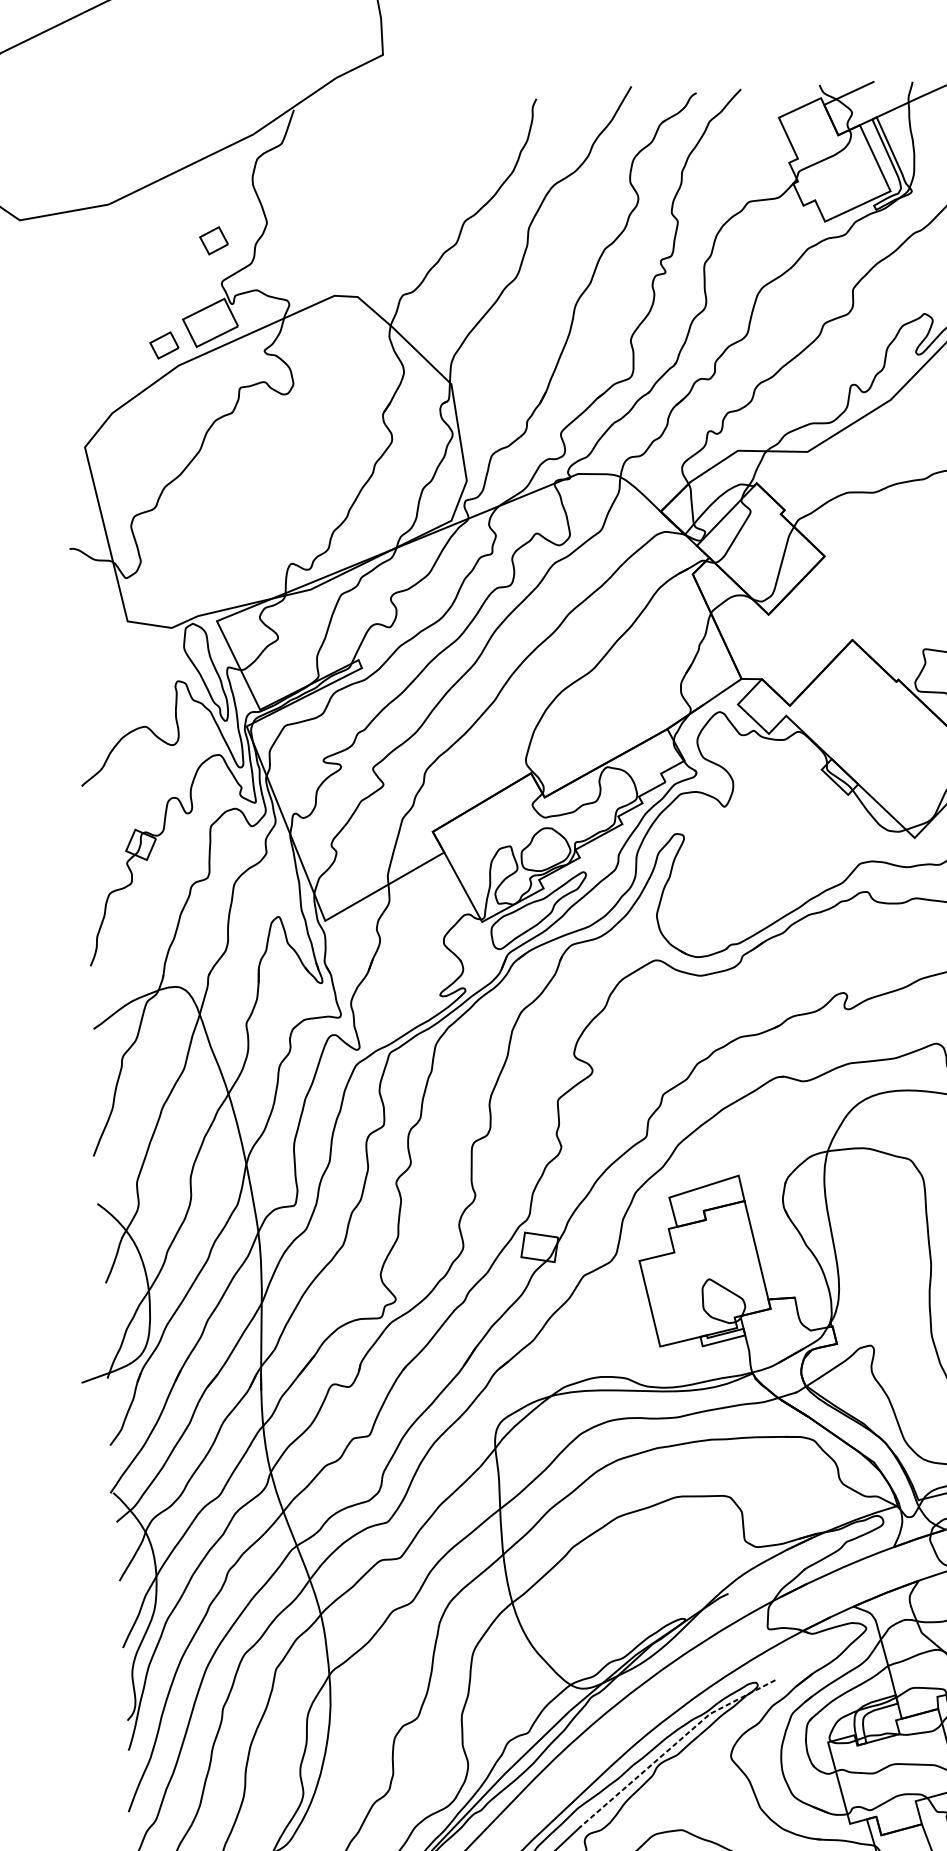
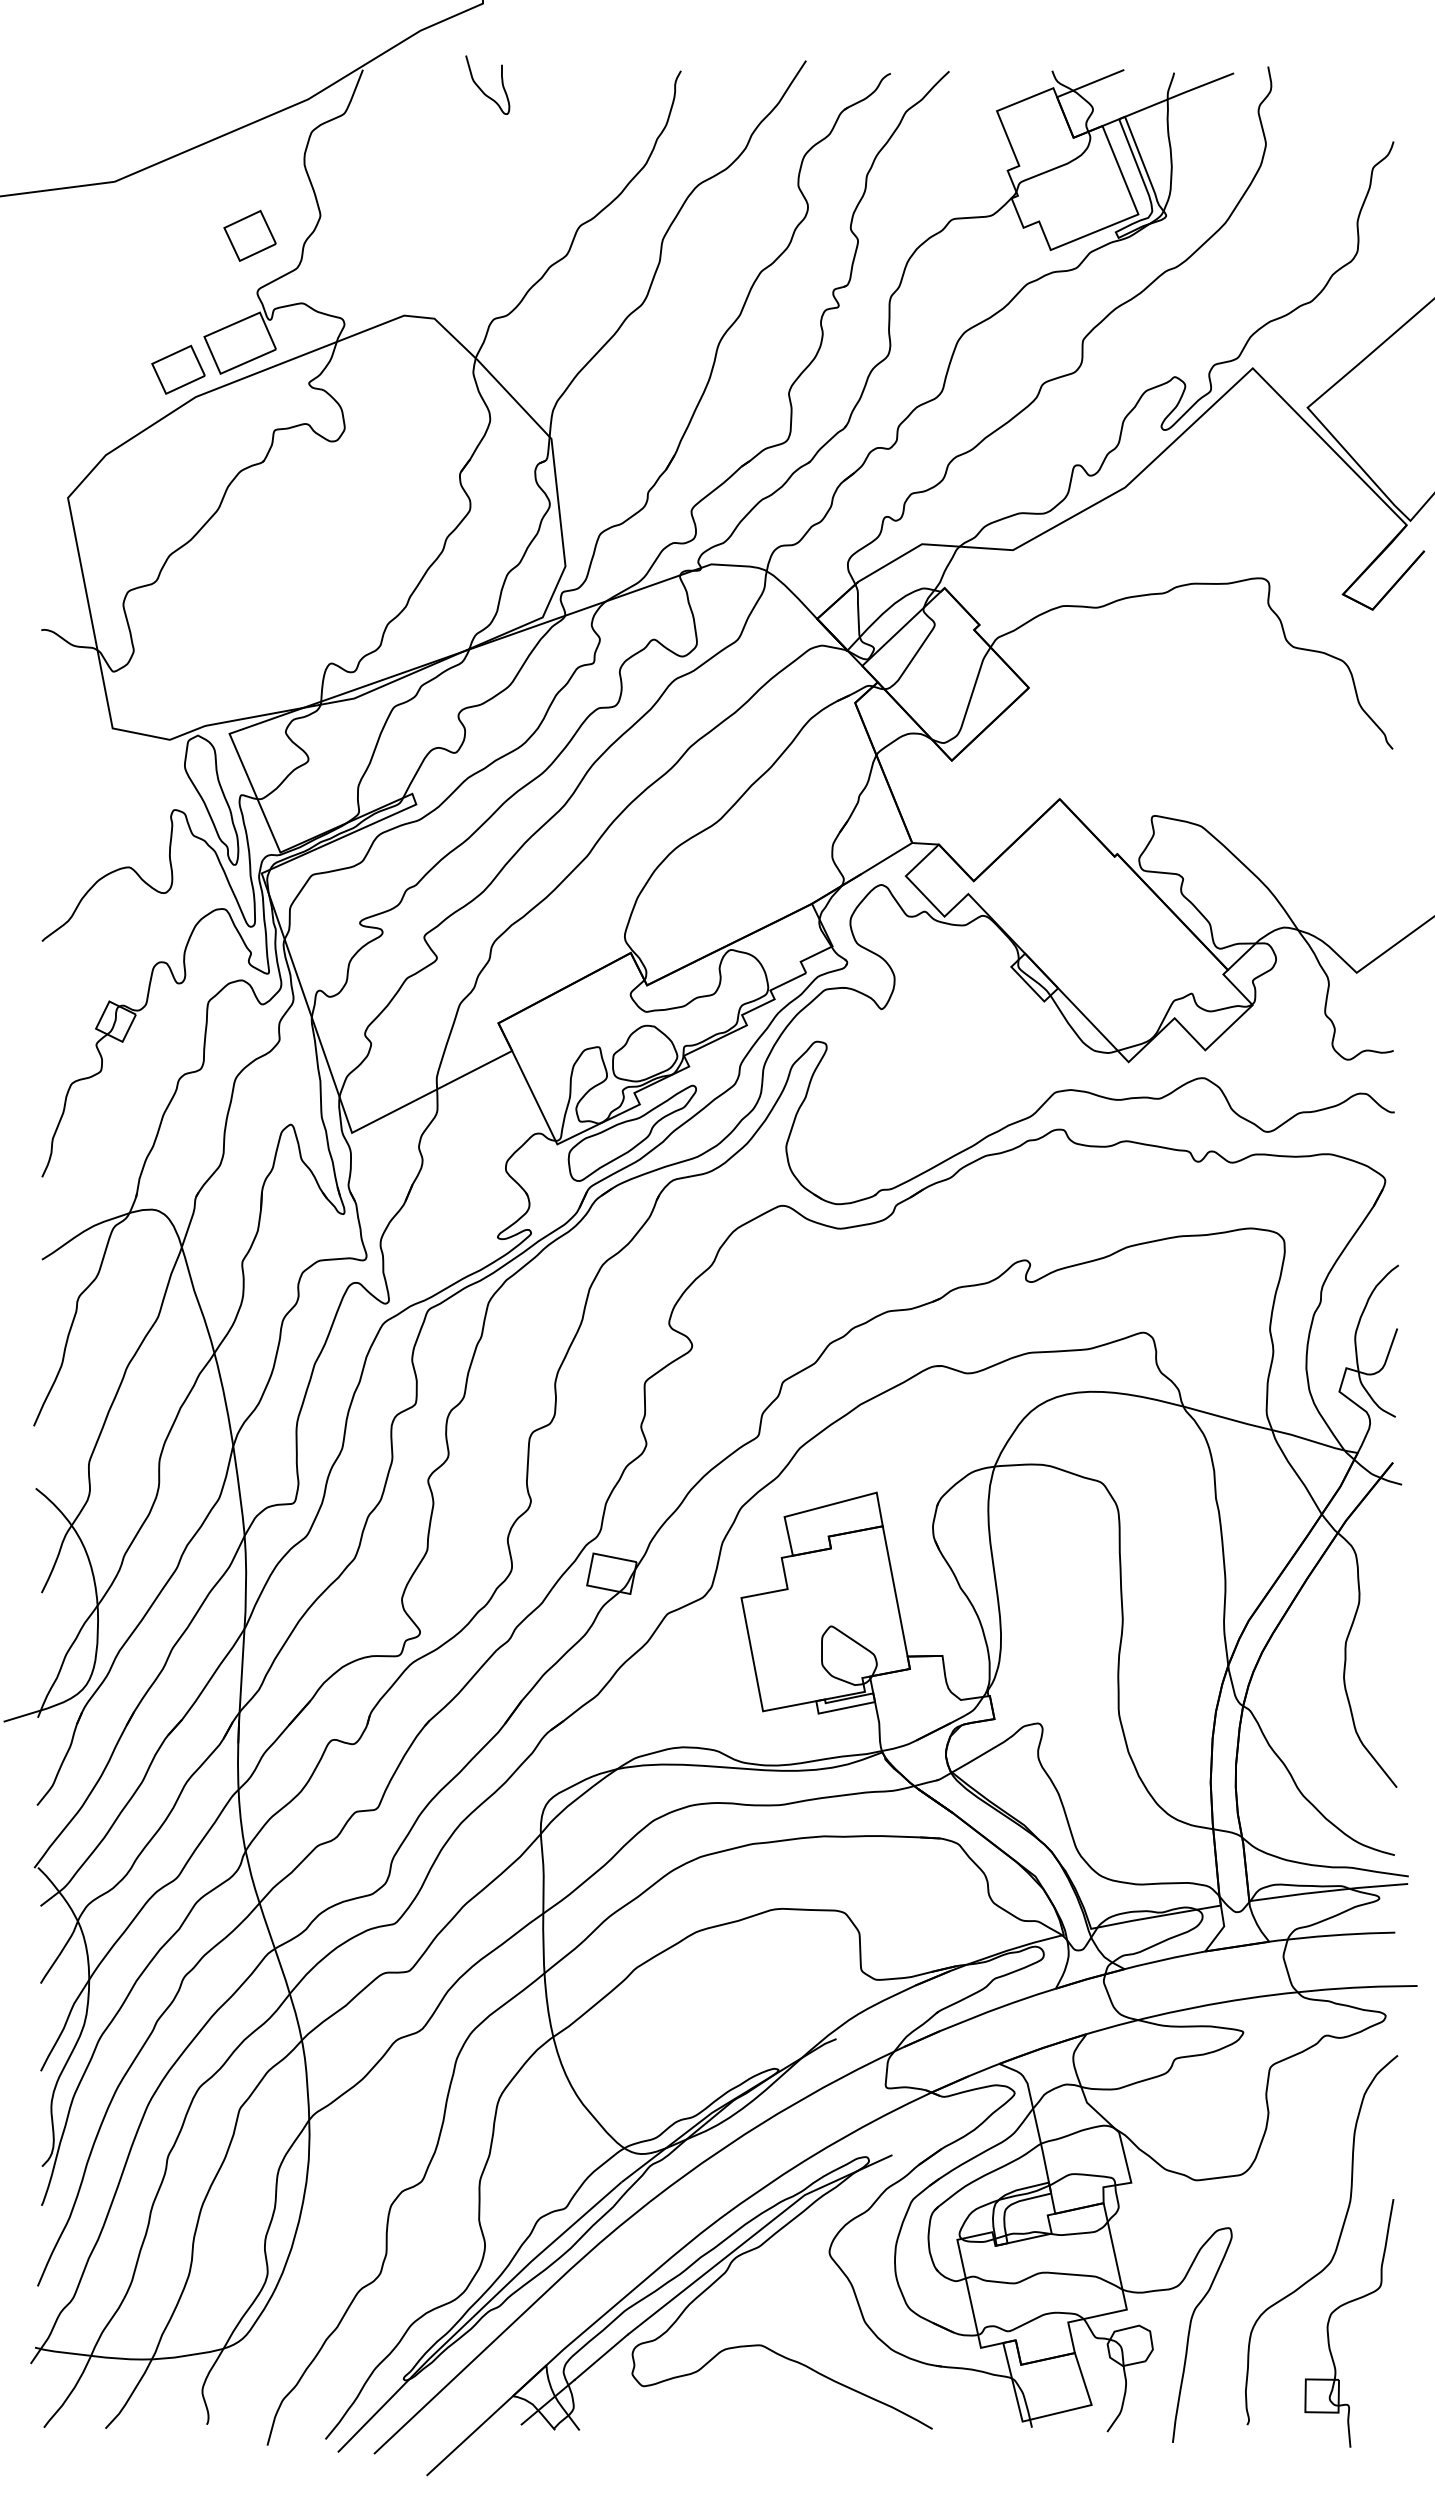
curve: (385, 119) -> (481, 88), added
part: (213, 240) -> (249, 235), size x1.43
part: (164, 345) -> (178, 369), size x1.43
line: (673, 1745) -> (754, 2234), dashed -> solid

